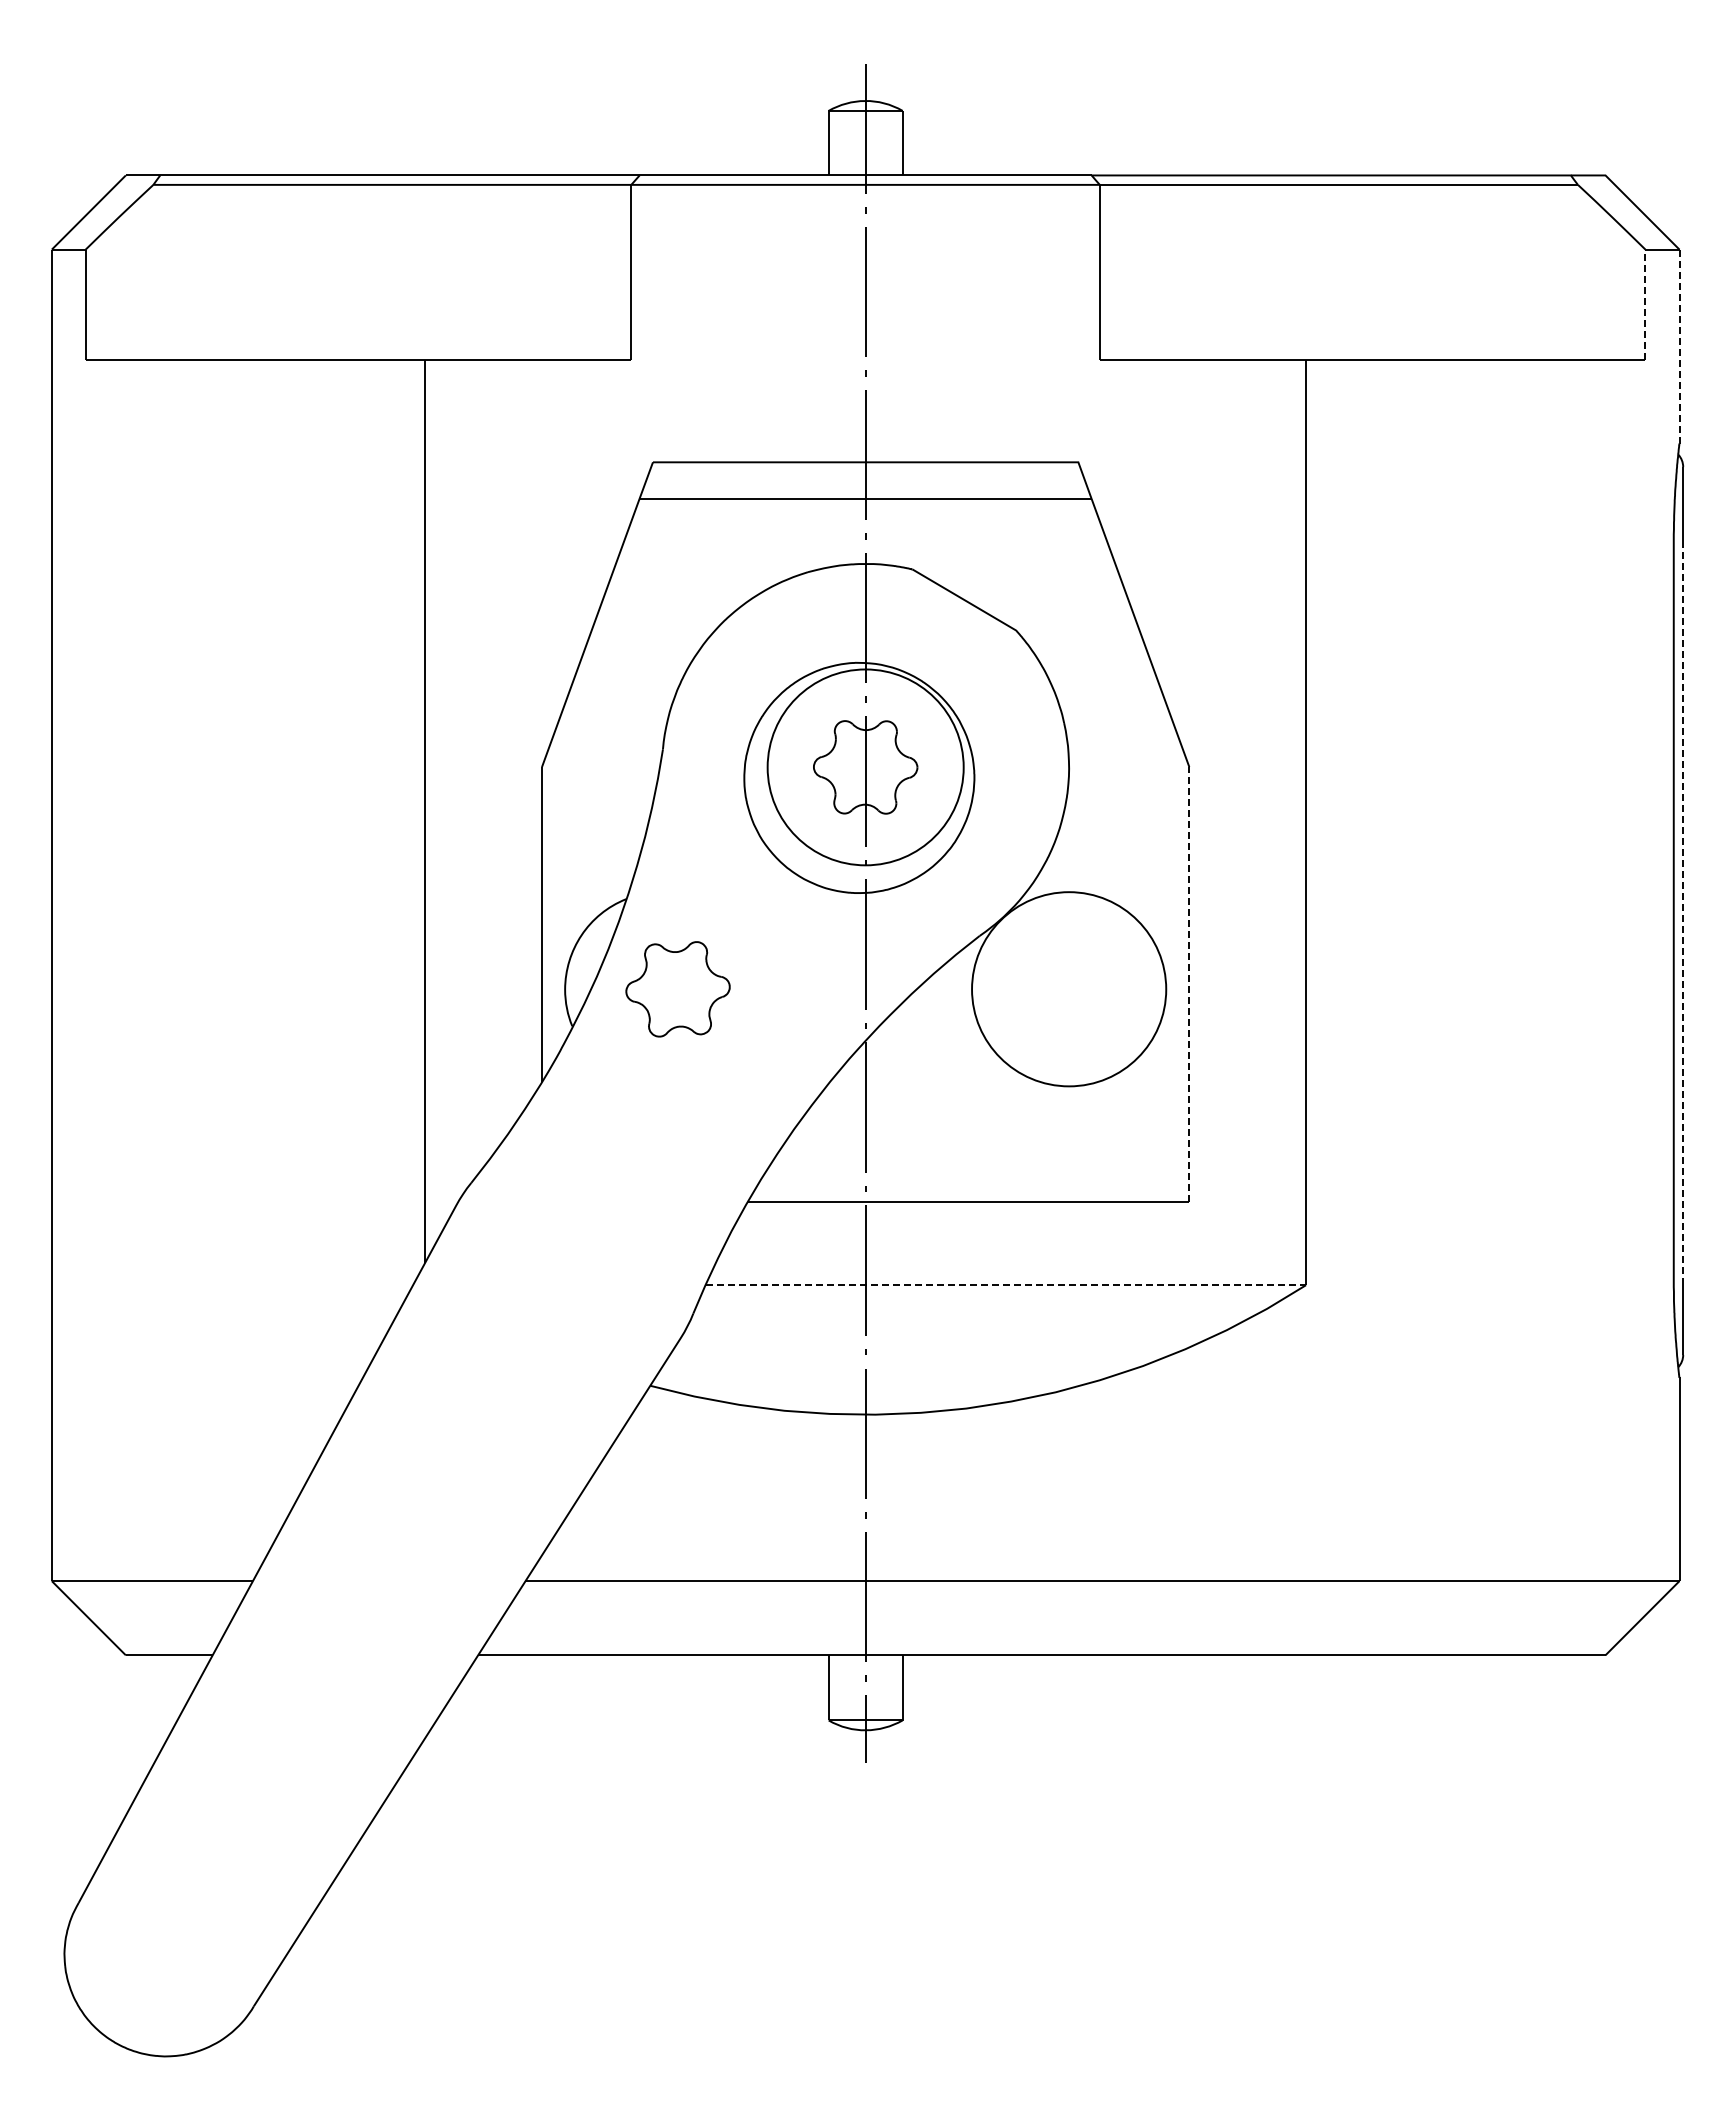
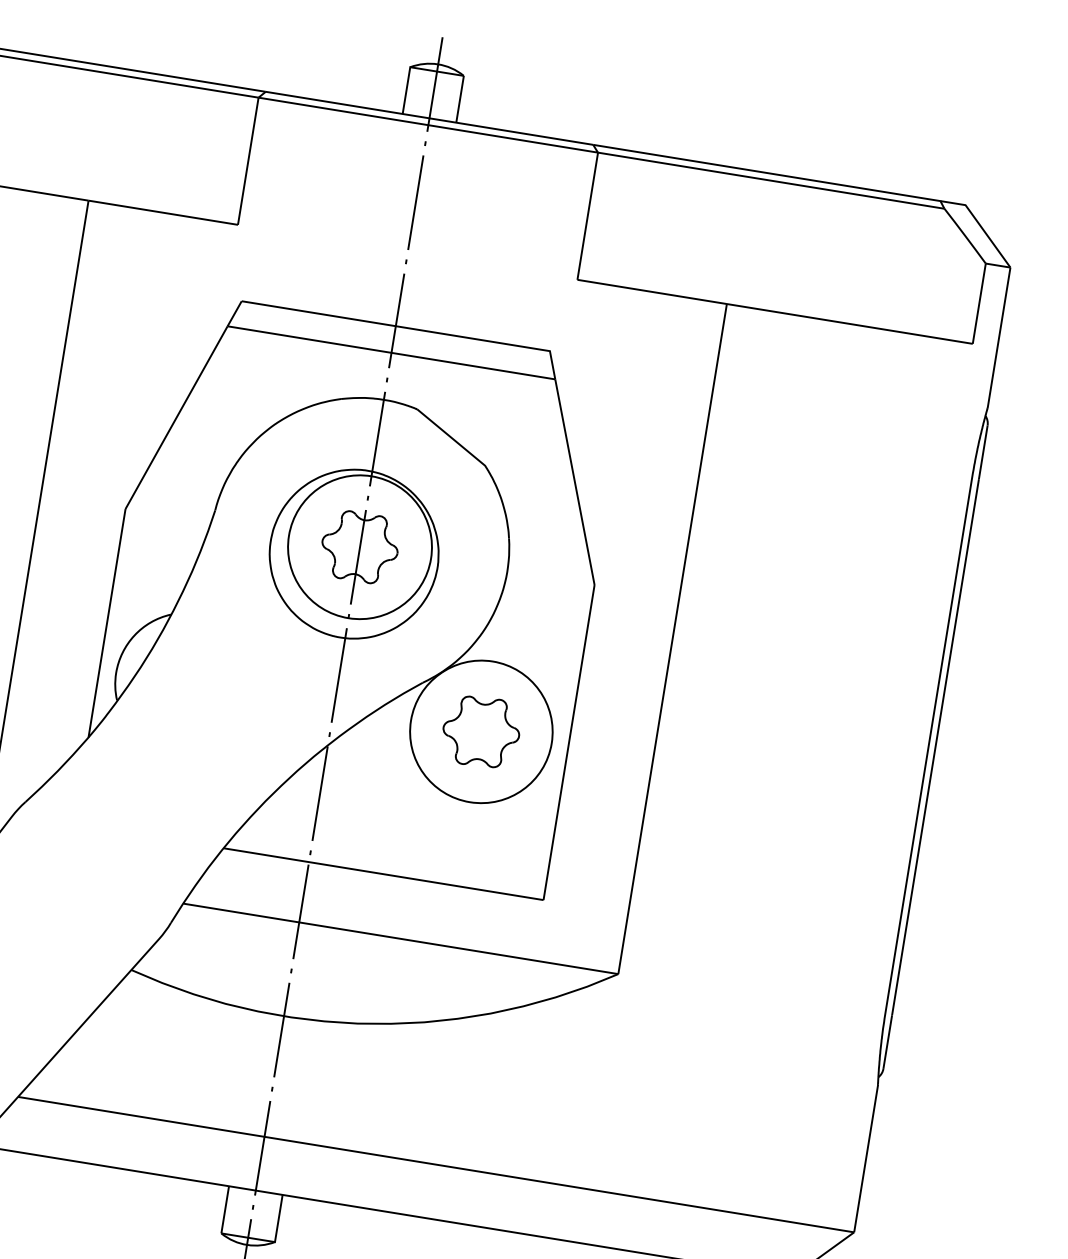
line: (1645, 304) -> (979, 303), dashed -> solid
line: (1679, 346) -> (999, 337), dashed -> solid
line: (1683, 911) -> (935, 747), dashed -> solid
line: (1189, 984) -> (569, 742), dashed -> solid
part: (677, 989) -> (480, 731), moved
line: (1006, 1285) -> (401, 939), dashed -> solid

